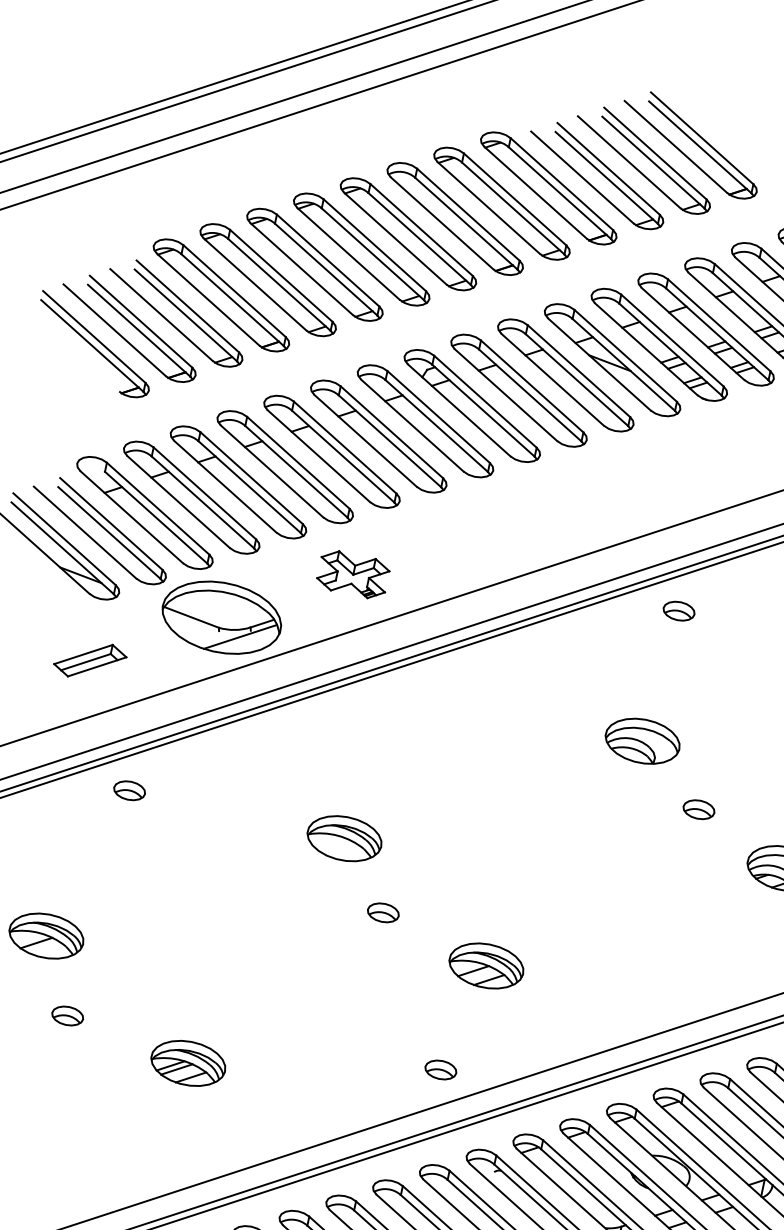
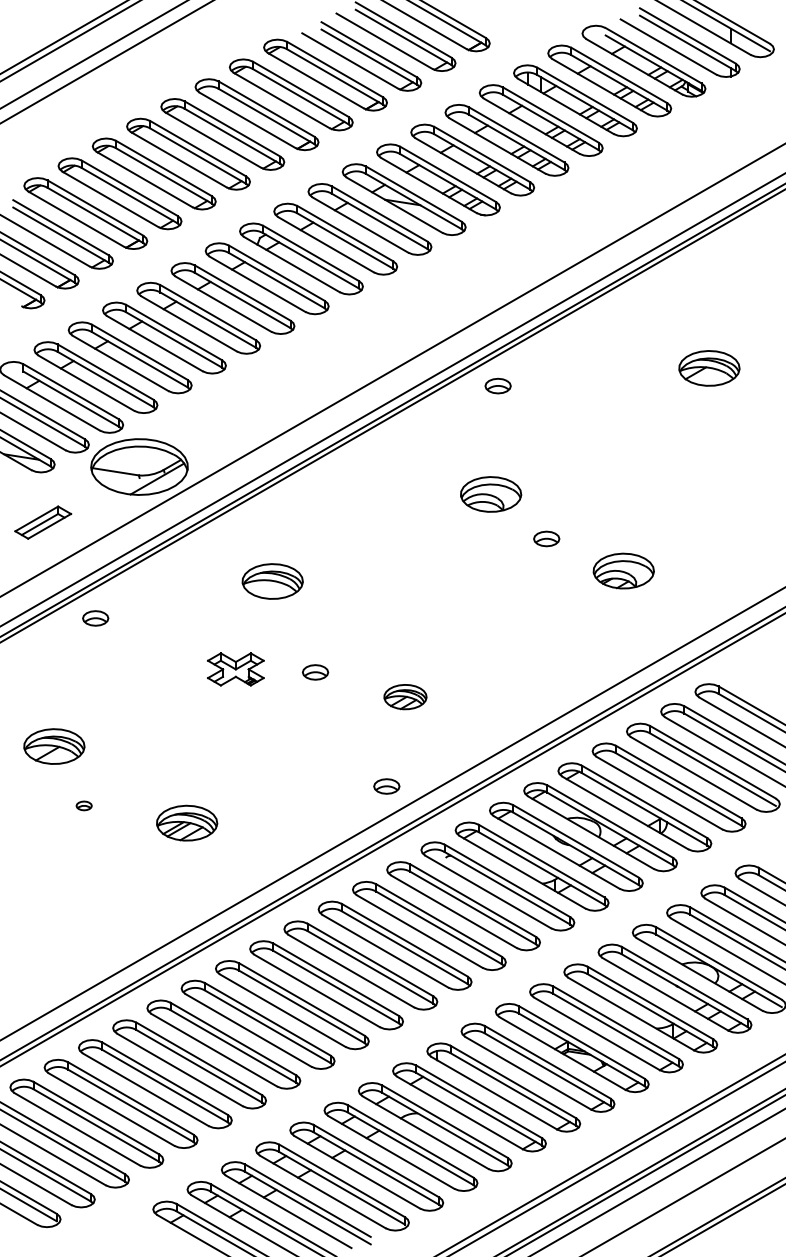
part: (352, 574) -> (235, 669), moved
part: (344, 838) -> (272, 581), moved
part: (486, 965) -> (405, 696), size x0.7
part: (66, 1015) -> (83, 805), size x0.6

